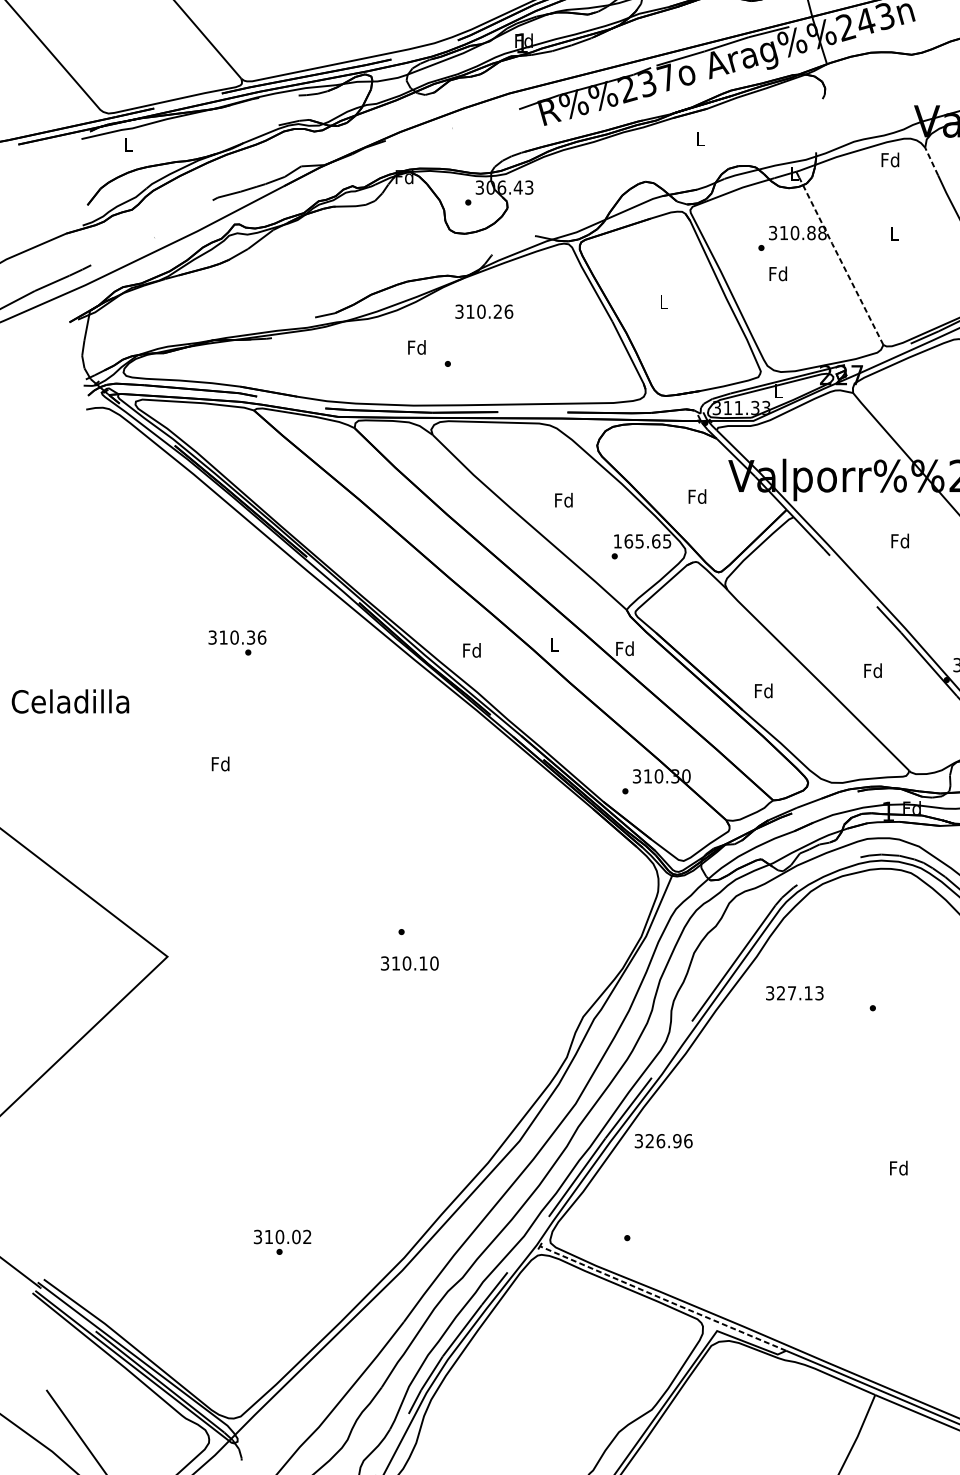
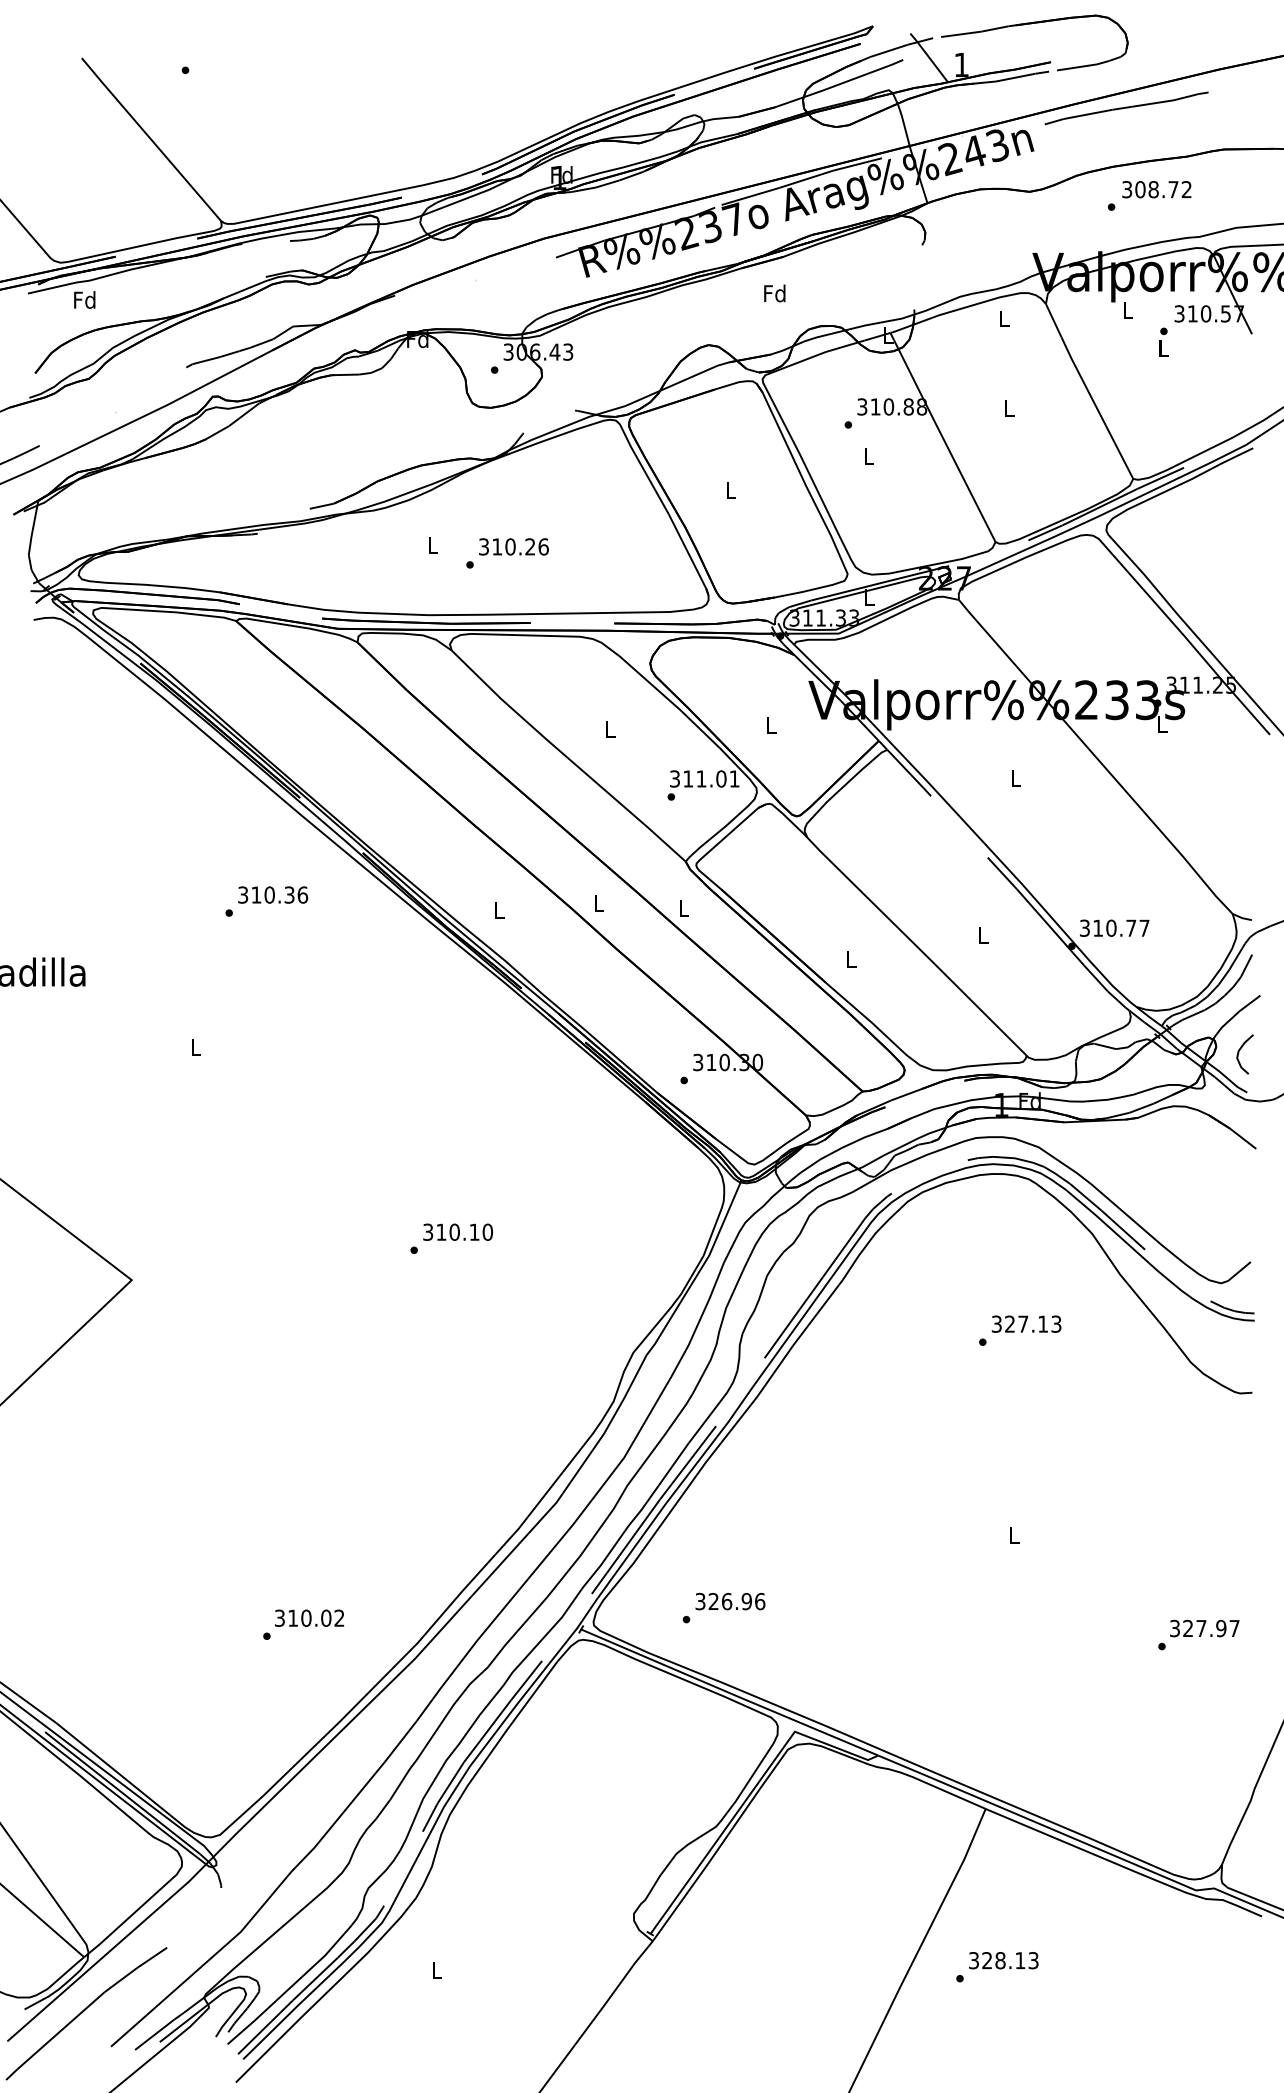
text: (700, 139) -> (774, 293), L -> Fd
text: (128, 144) -> (84, 299), L -> Fd
text: (890, 159) -> (1003, 318), Fd -> L
line: (931, 161) -> (1053, 320), dashed -> solid
line: (841, 260) -> (944, 440), dashed -> solid
text: (778, 274) -> (868, 456), Fd -> L
text: (483, 311) -> (513, 546), moved
text: (416, 347) -> (432, 544), Fd -> L
text: (696, 496) -> (770, 724), Fd -> L
text: (563, 500) -> (609, 729), Fd -> L
text: (642, 540) -> (704, 778), 165.65 -> 311.01
text: (899, 540) -> (1015, 778), Fd -> L
text: (237, 637) -> (273, 894), moved
text: (624, 648) -> (683, 908), Fd -> L
text: (471, 650) -> (498, 910), Fd -> L
text: (872, 670) -> (982, 934), Fd -> L
text: (763, 691) -> (850, 959), Fd -> L
text: (220, 763) -> (195, 1047), Fd -> L
text: (409, 962) -> (457, 1231), moved
text: (794, 992) -> (1026, 1323), moved
text: (663, 1141) -> (730, 1601), moved
text: (898, 1168) -> (1013, 1535), Fd -> L
text: (282, 1236) -> (309, 1617), moved
line: (662, 1298) -> (729, 1692), dashed -> solid

